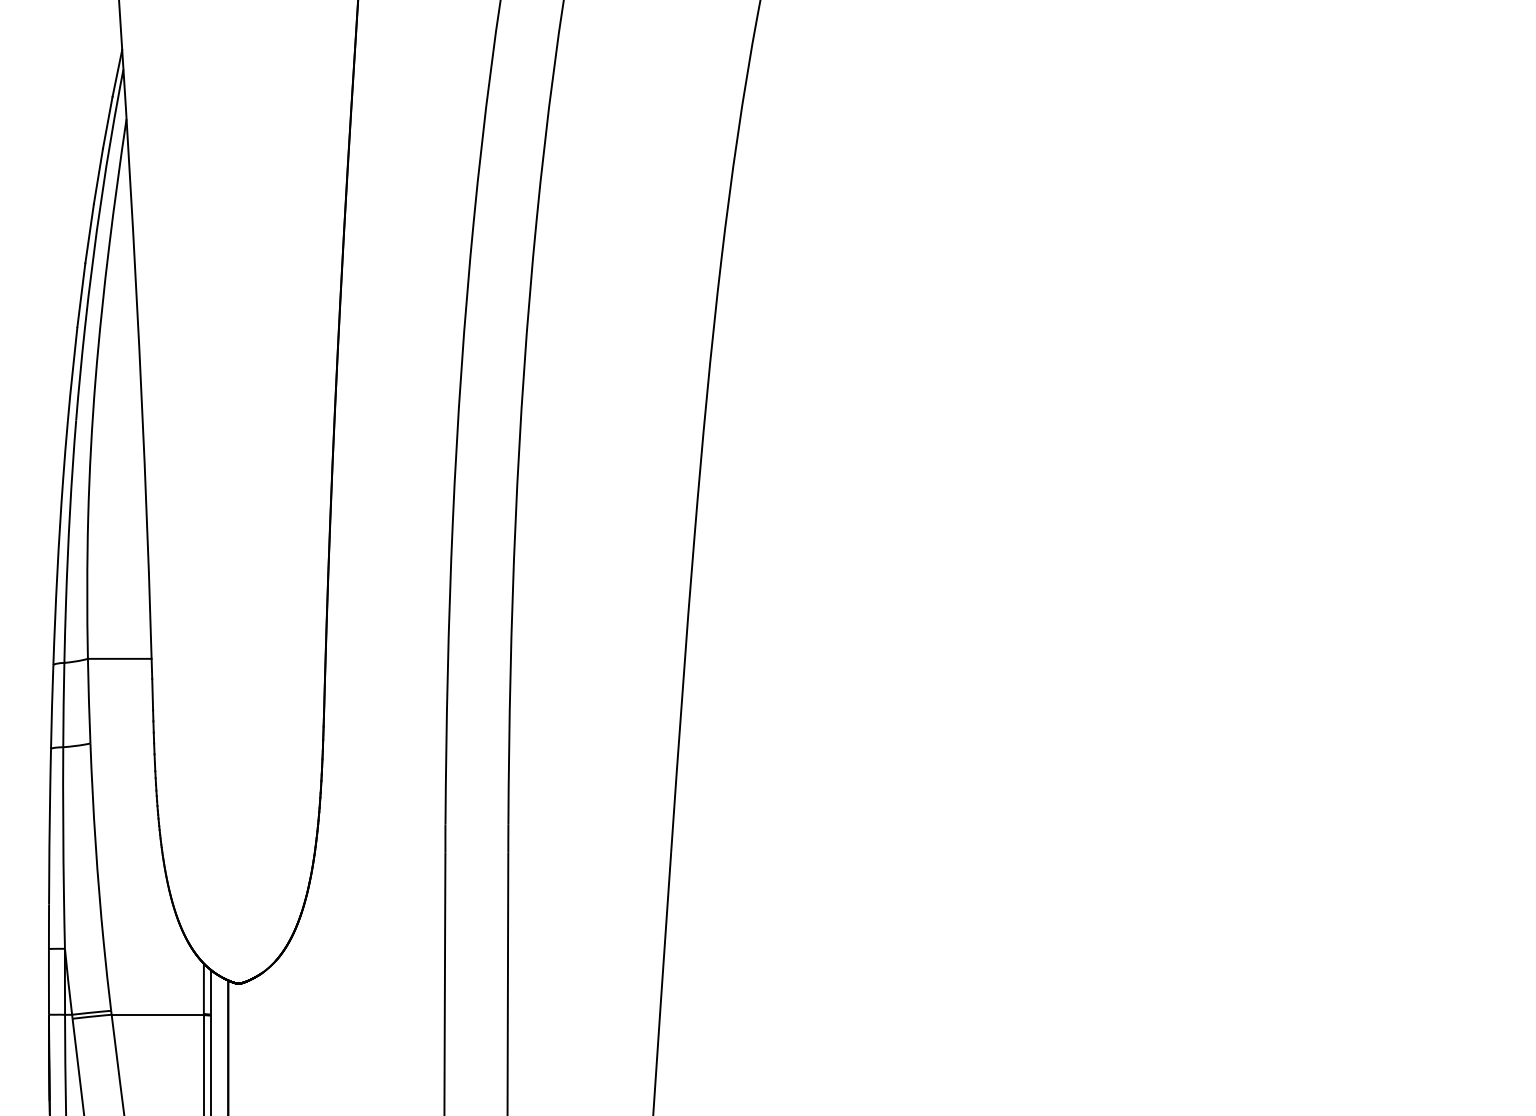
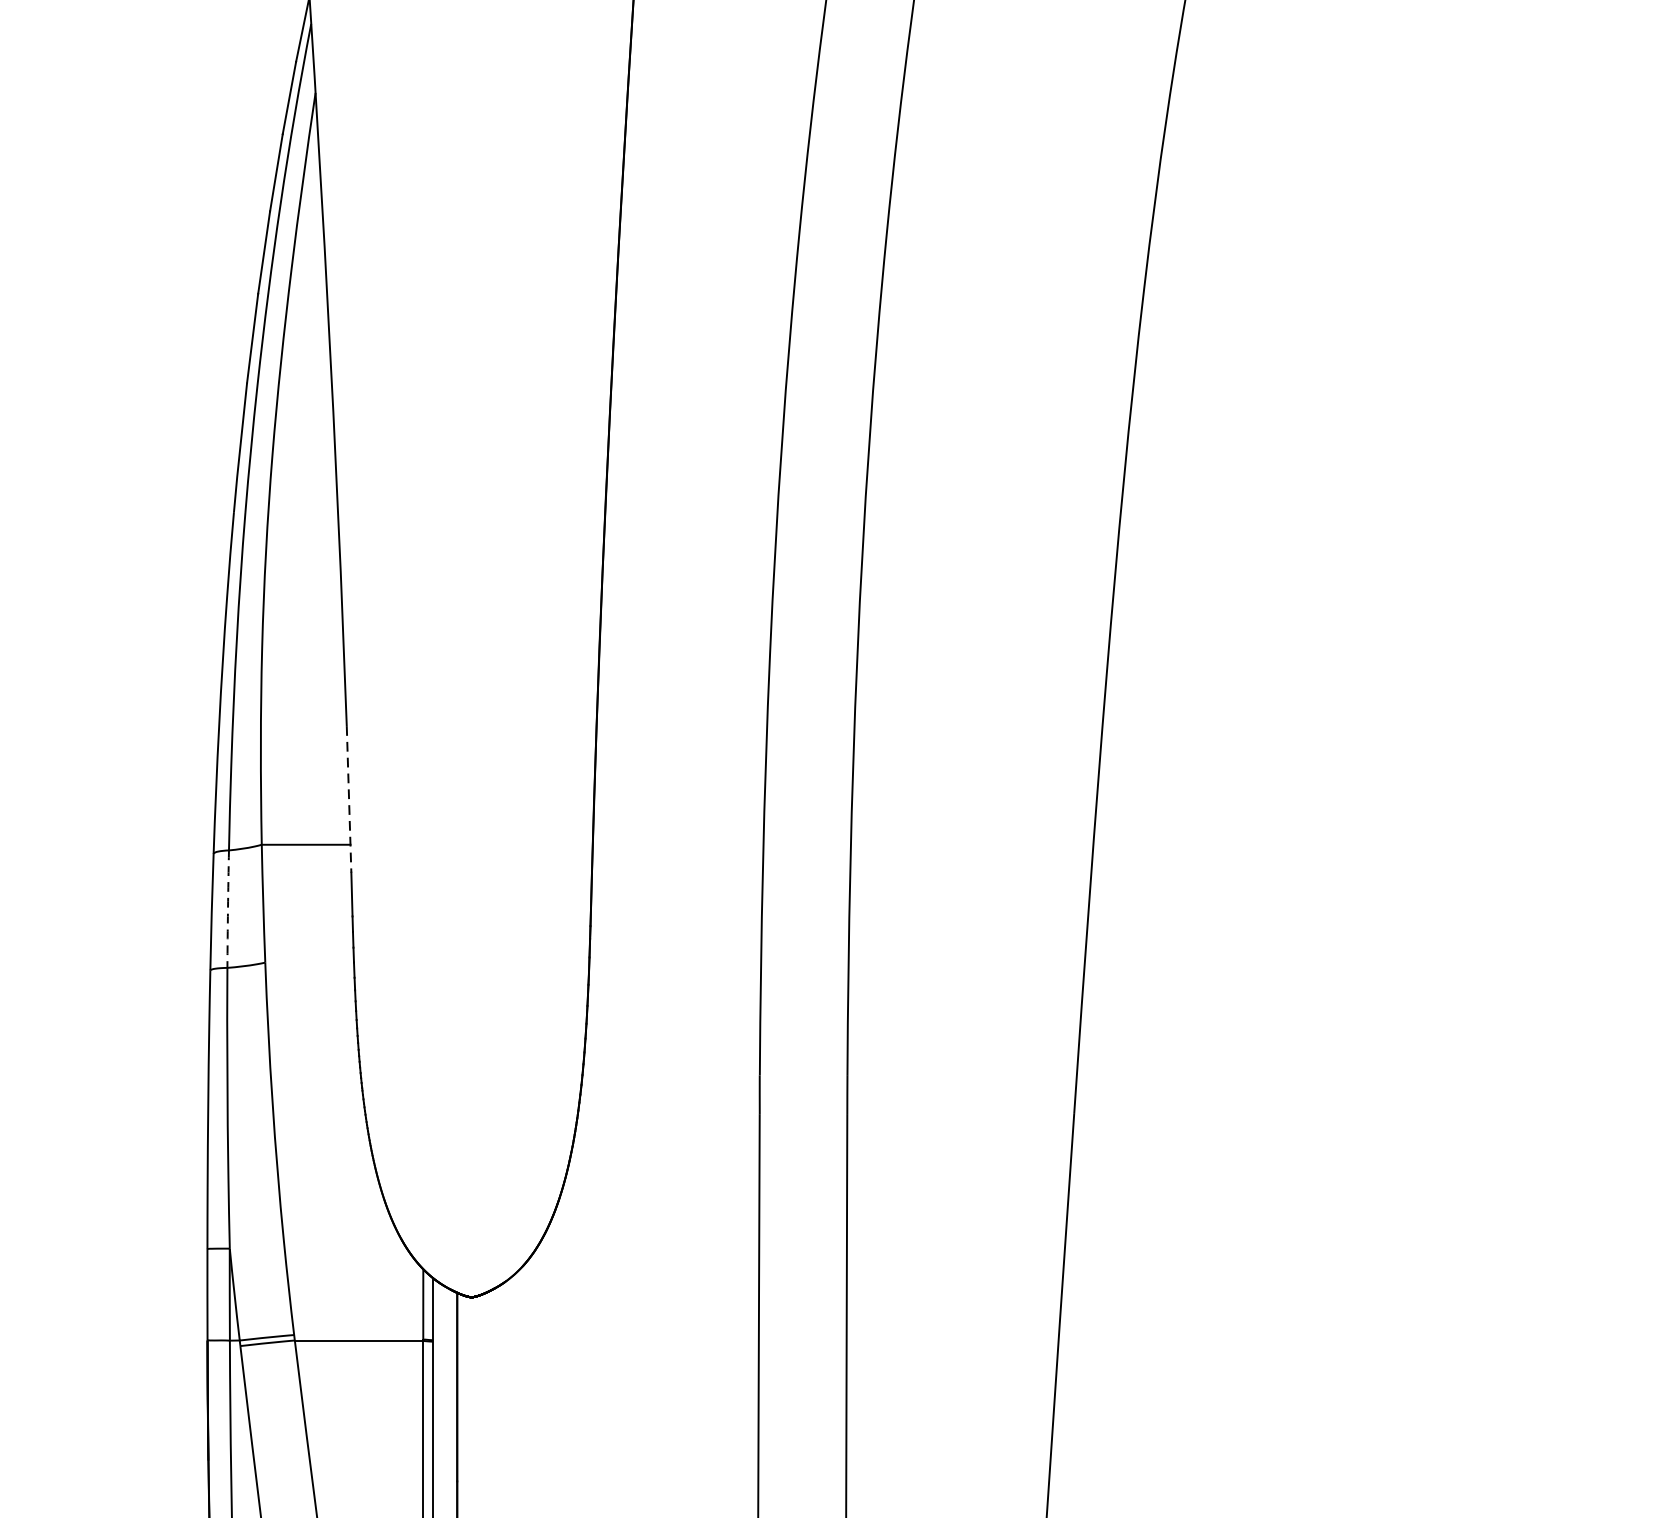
line: (150, 626) -> (348, 799), solid -> dashed
arc: (63, 705) -> (227, 909), solid -> dashed

